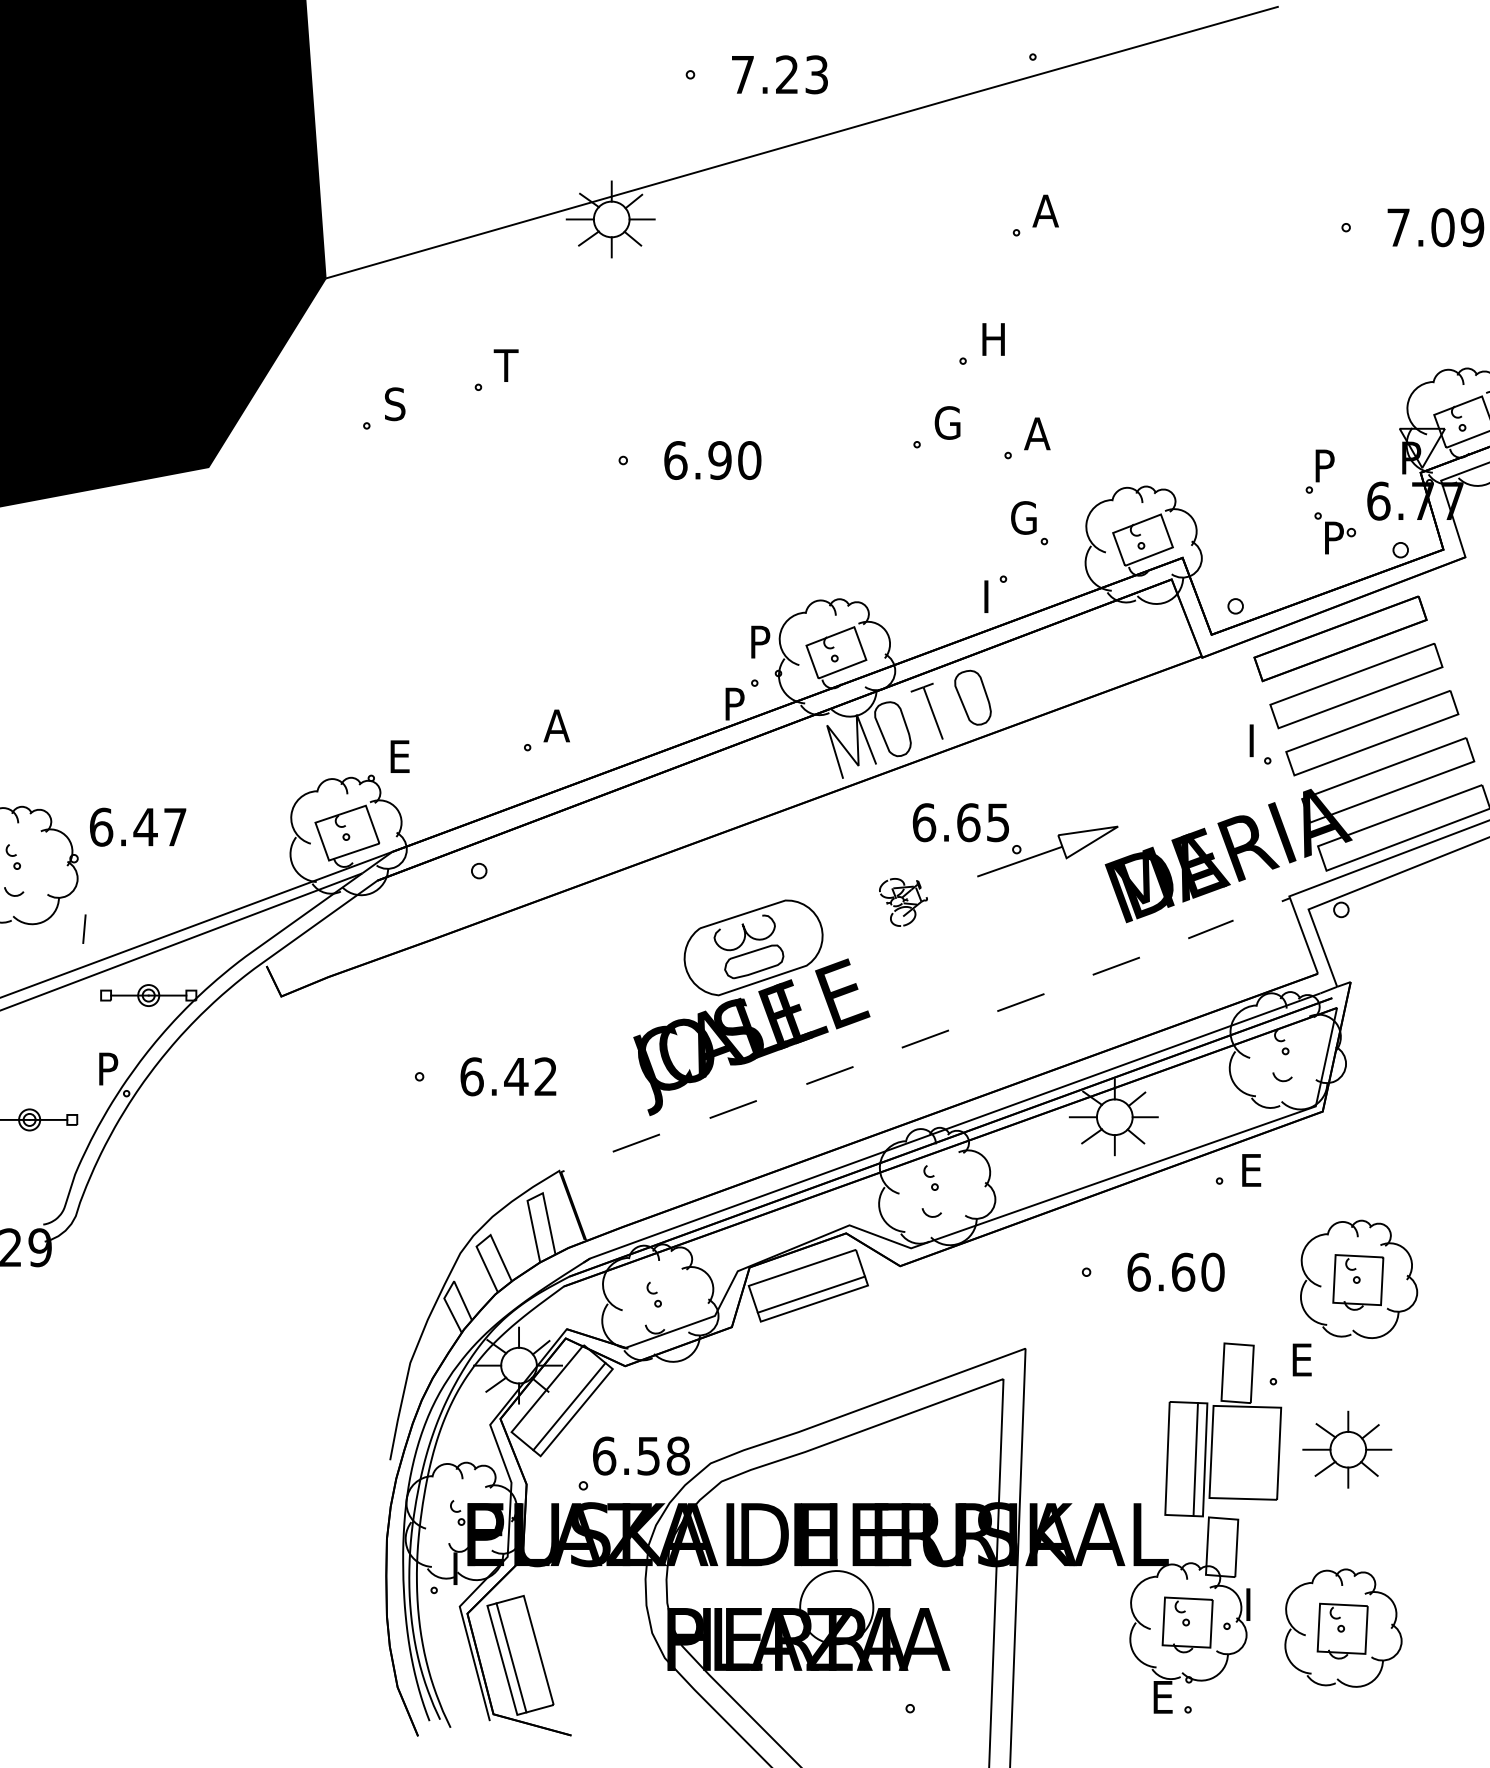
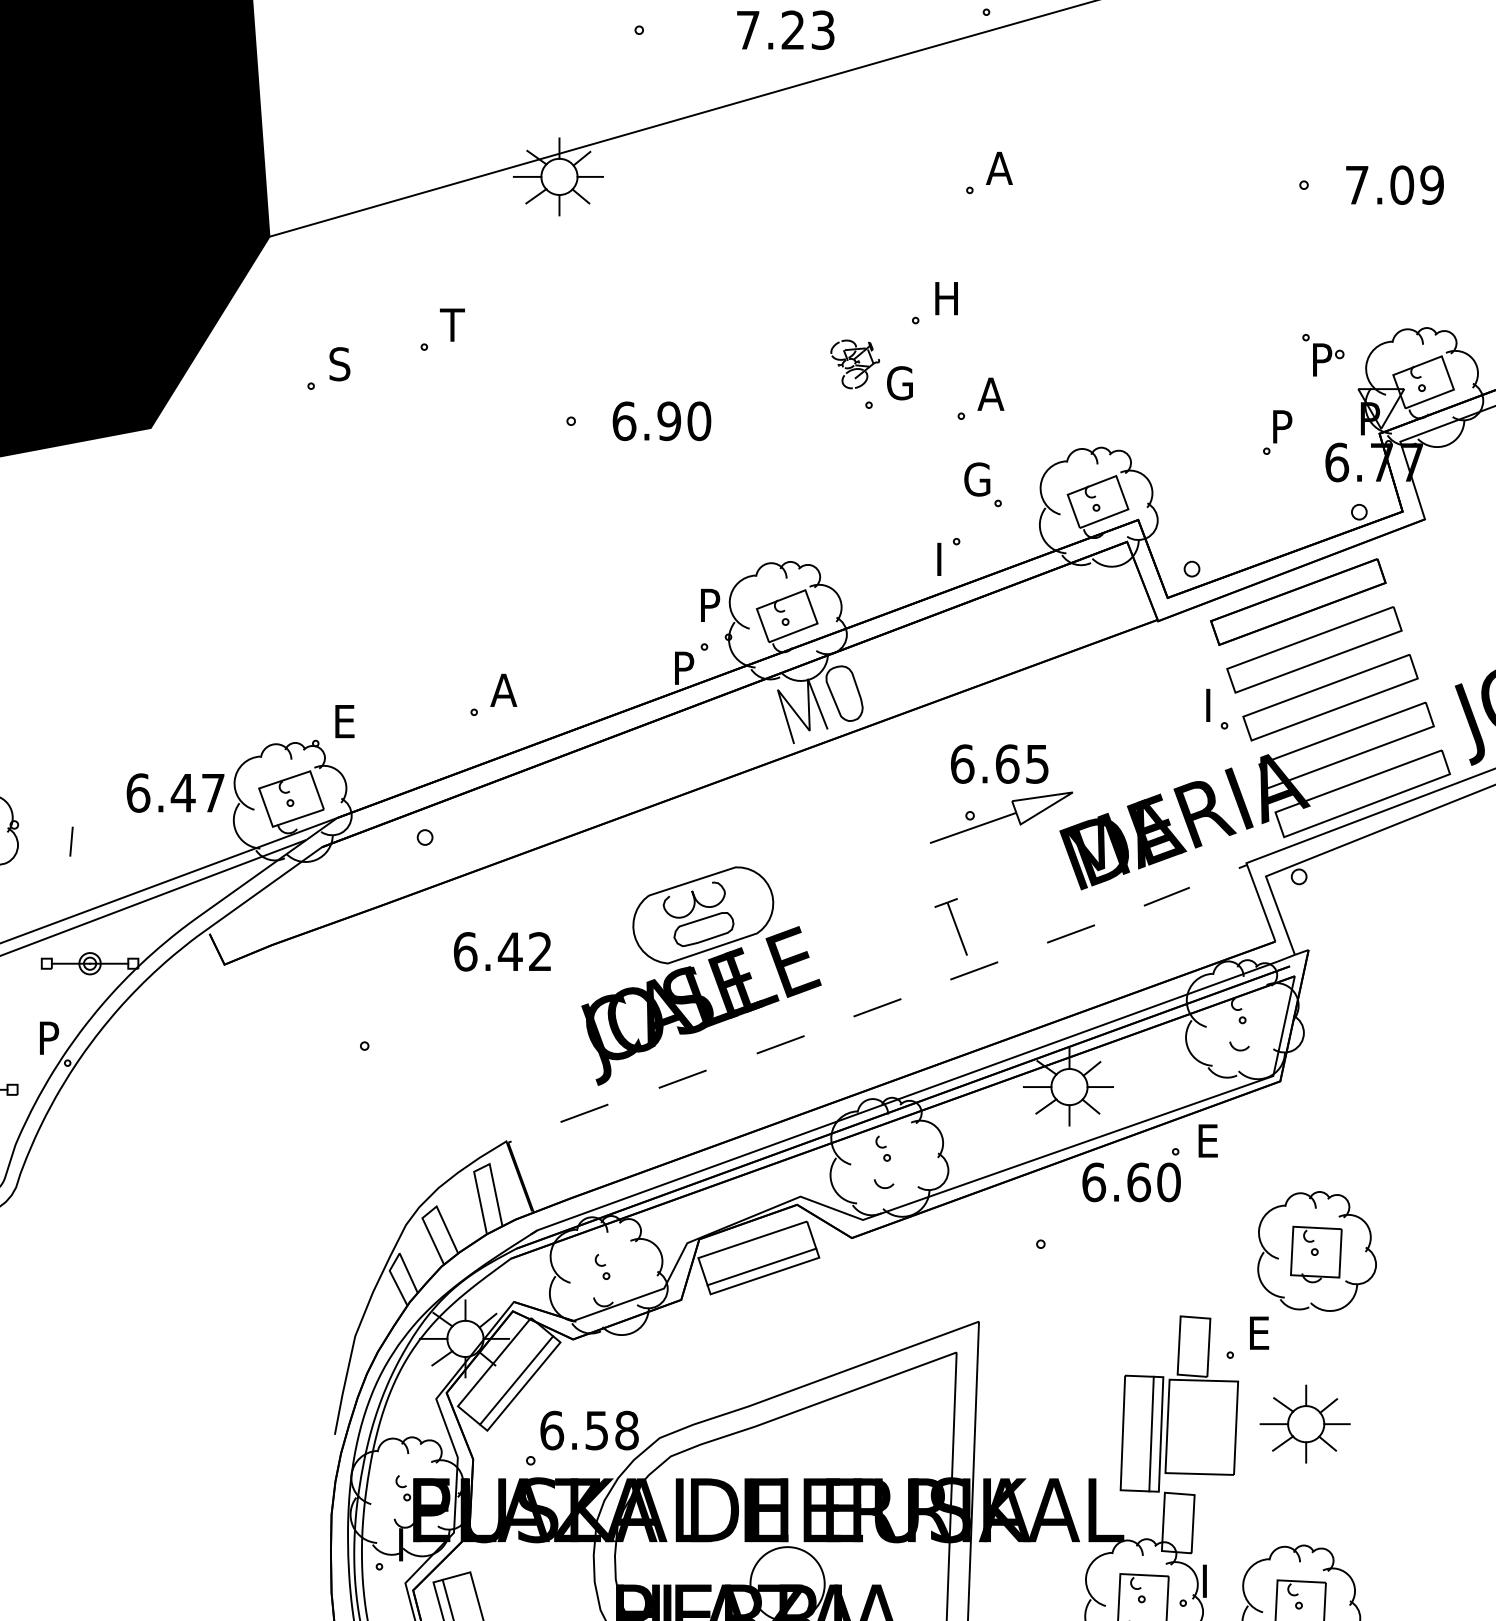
text: (779, 74) -> (785, 29), moved
part: (1335, 533) -> (1323, 355), moved
part: (972, 697) -> (925, 661), removed
part: (926, 710) -> (950, 926), moved
text: (960, 822) -> (999, 763), moved
text: (138, 826) -> (176, 792), moved
part: (903, 902) -> (855, 364), moved
line: (84, 928) -> (71, 840), moved
text: (508, 1076) -> (502, 951), moved
text: (1175, 1271) -> (1131, 1181), moved

